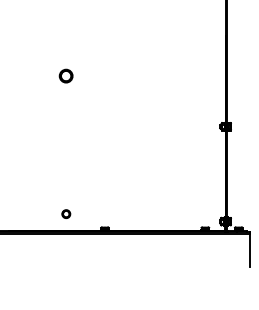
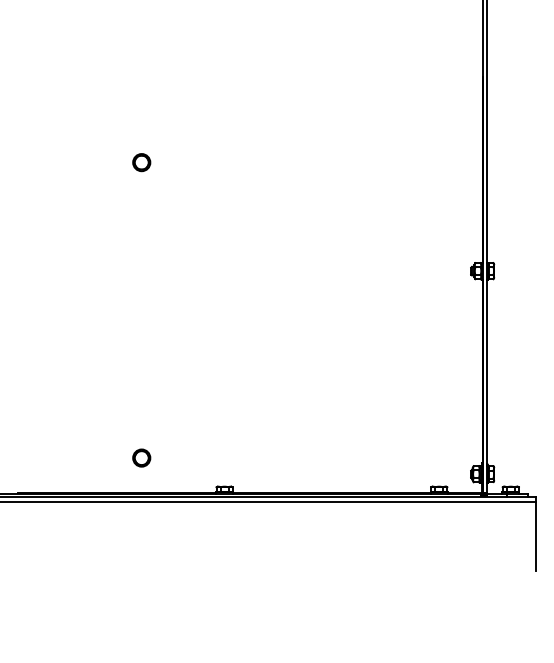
part: (66, 75) -> (142, 161), size x0.62

